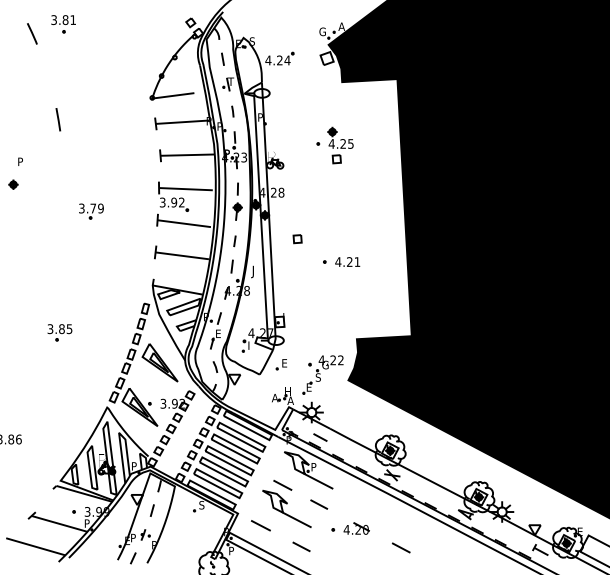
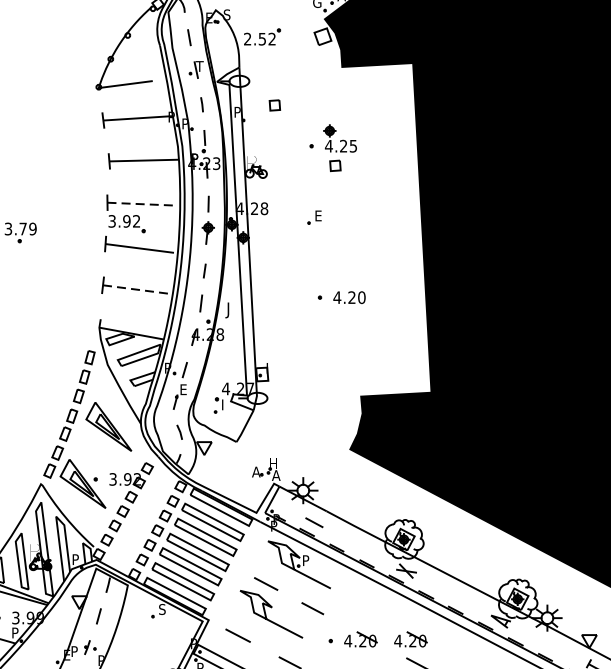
text: (277, 60) -> (259, 39), 4.24 -> 2.52
line: (185, 189) -> (141, 204), solid -> dashed
part: (297, 239) -> (274, 105), moved
line: (182, 255) -> (137, 289), solid -> dashed
text: (357, 261) -> (361, 296), 4.21 -> 4.20
part: (280, 364) -> (313, 217), moved
part: (322, 374) -> (317, 441), removed
part: (395, 528) -> (410, 639), added

